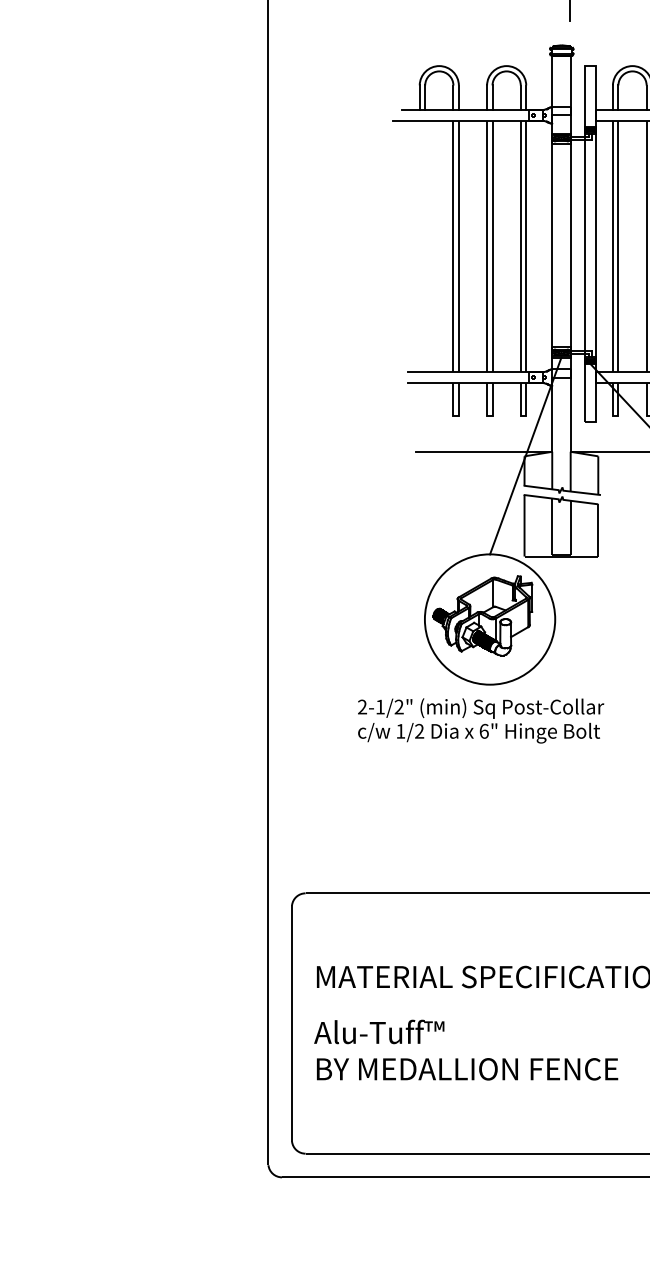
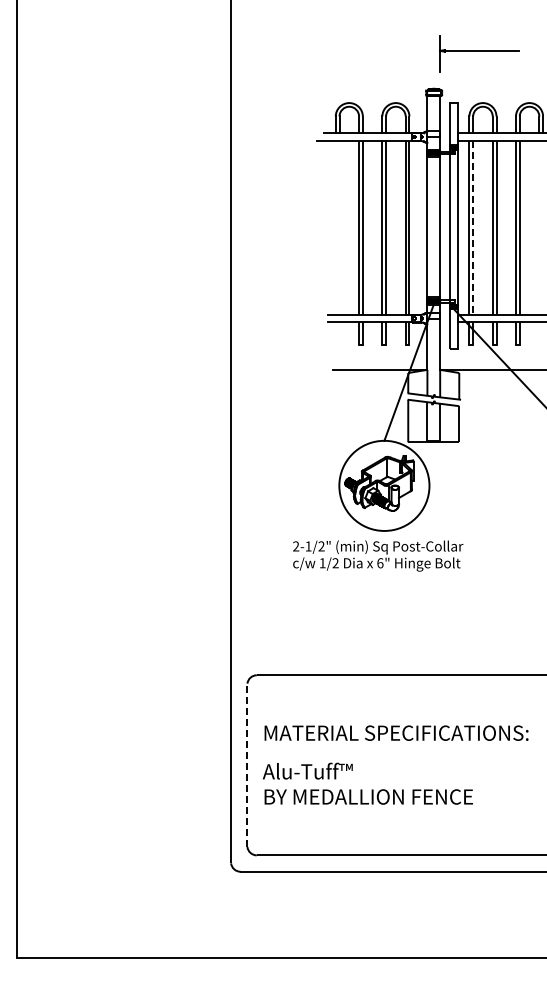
line: (618, 245) -> (473, 227), solid -> dashed
line: (292, 1023) -> (247, 765), solid -> dashed

